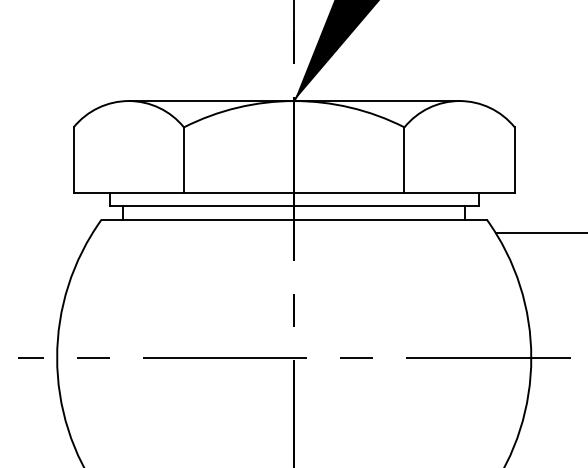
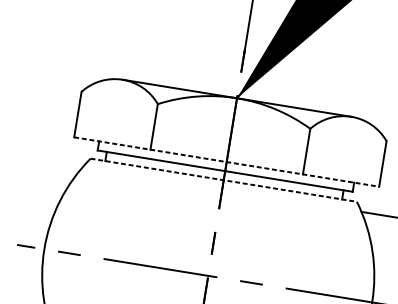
line: (294, 193) -> (226, 162), solid -> dashed
line: (294, 219) -> (223, 180), solid -> dashed

